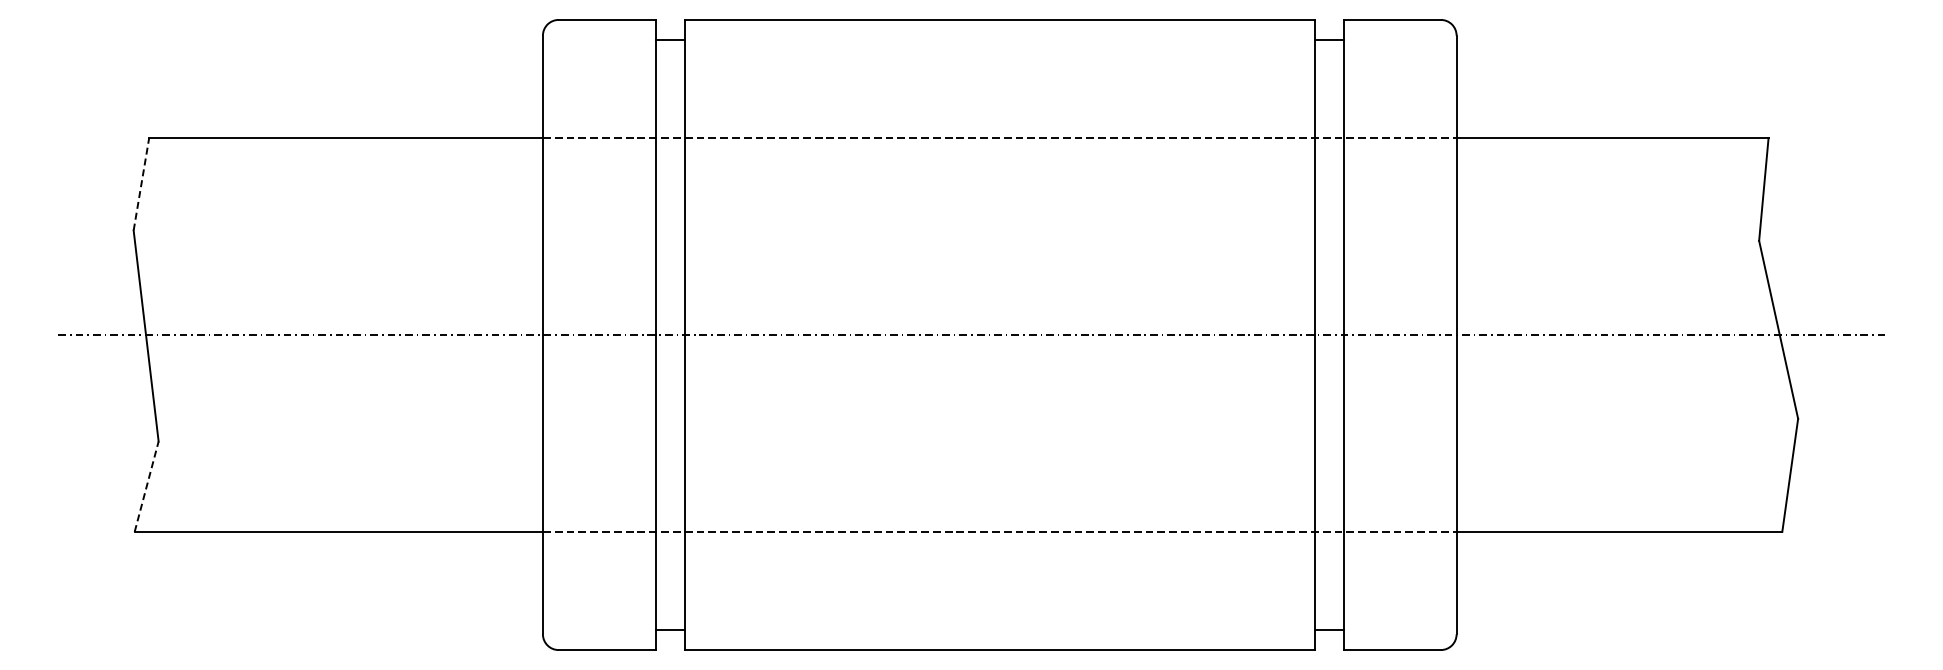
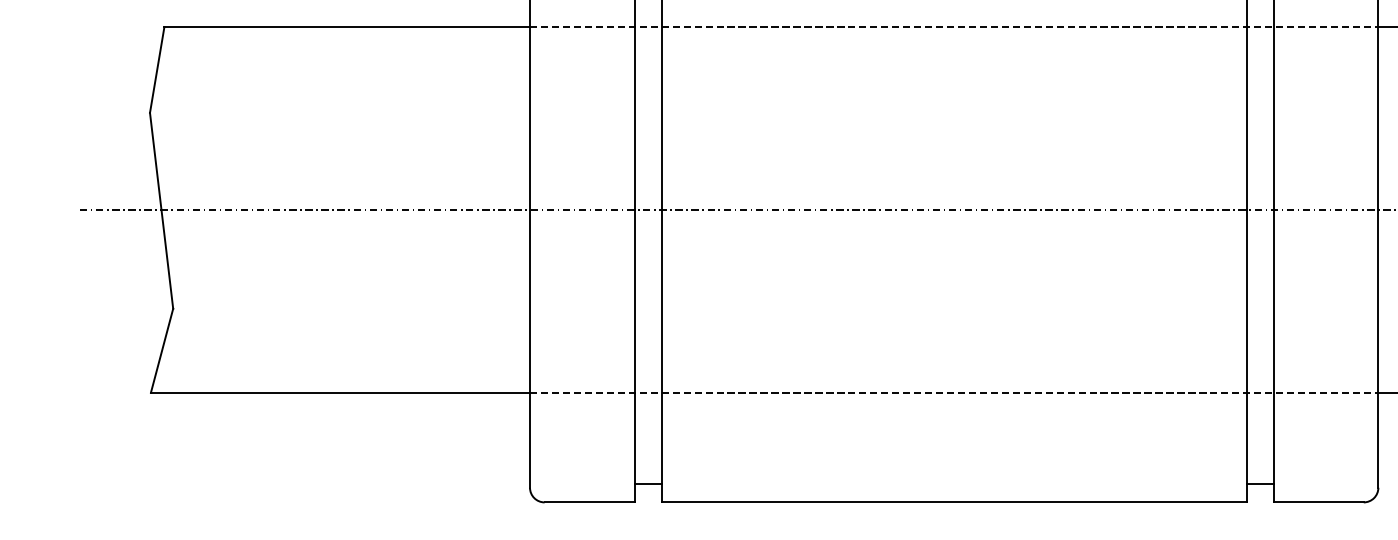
line: (141, 184) -> (157, 70), dashed -> solid
line: (146, 486) -> (161, 350), dashed -> solid

